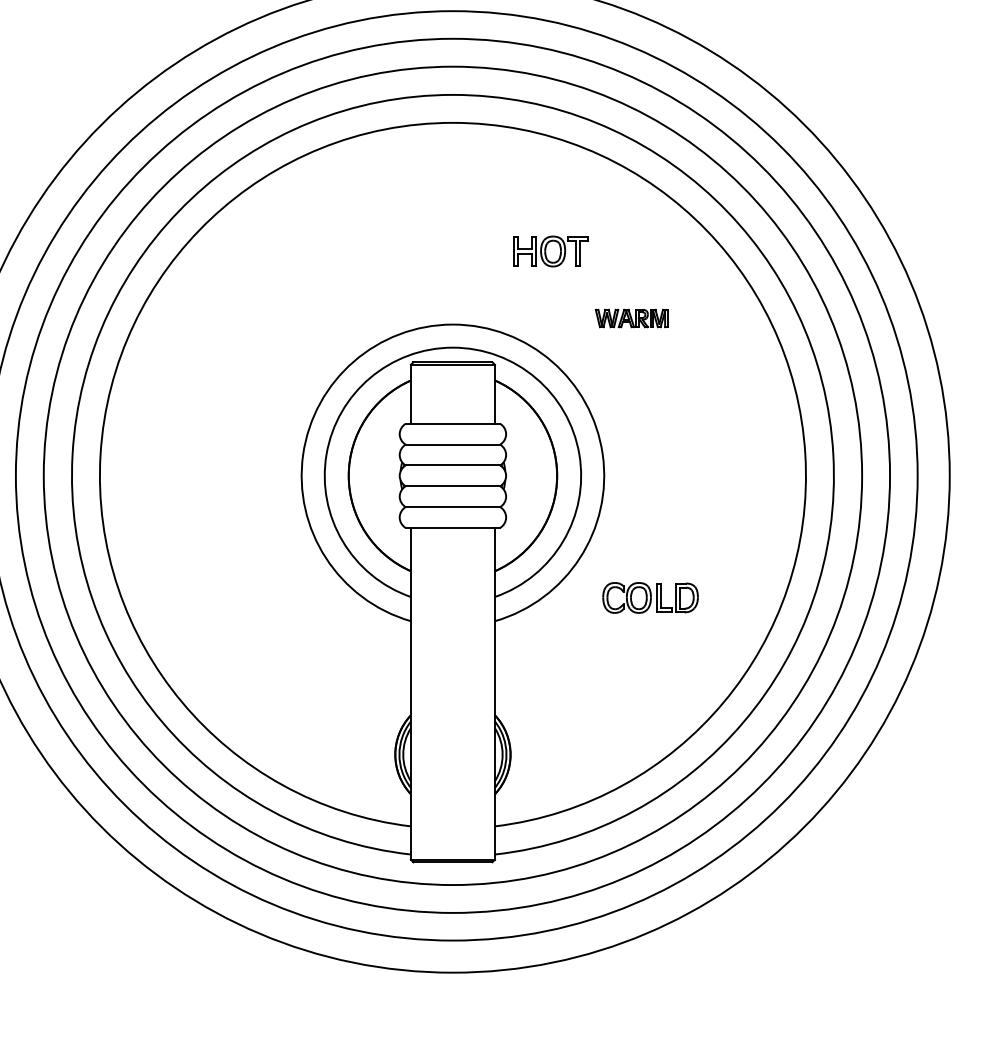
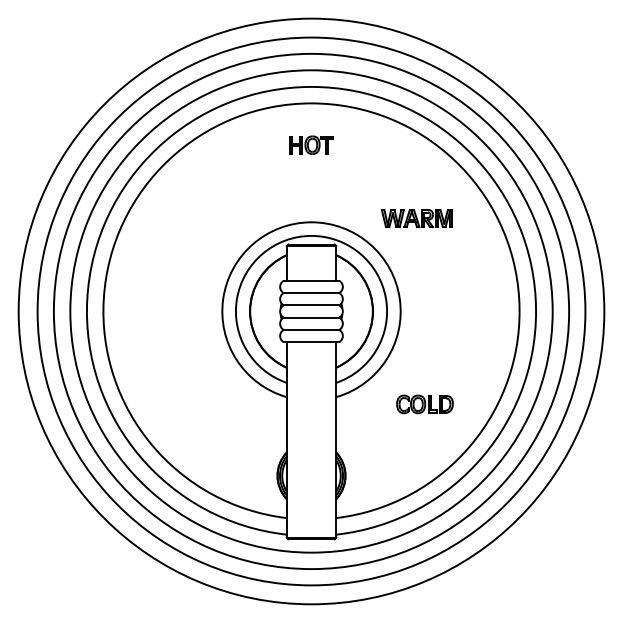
part: (551, 250) -> (311, 144), moved
part: (631, 318) -> (416, 218), size x1.67
part: (649, 598) -> (424, 404), moved

